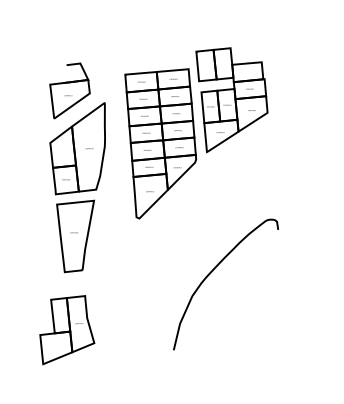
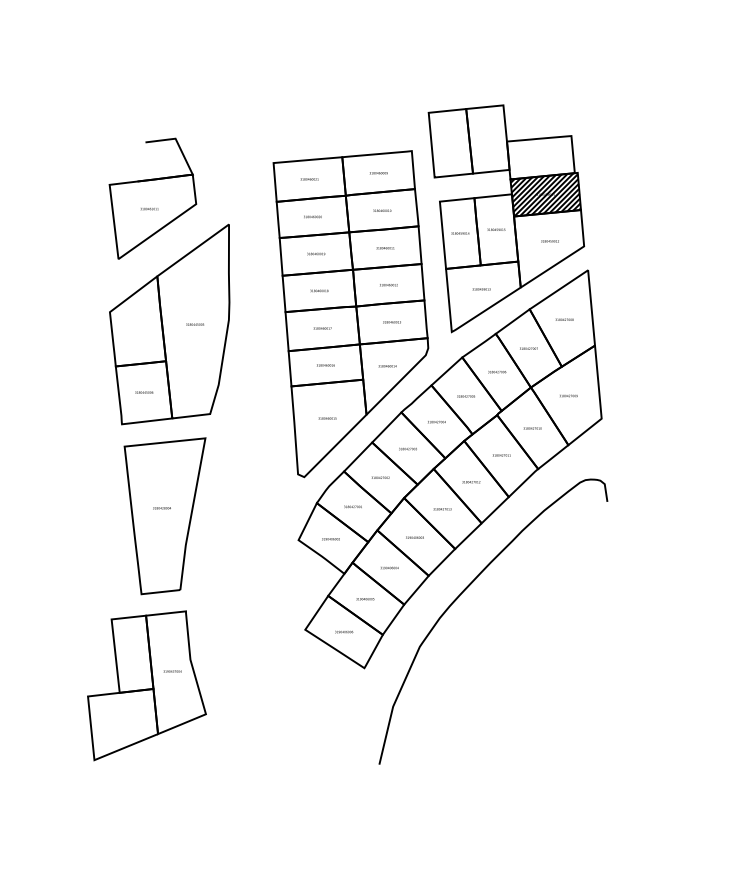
hatch: (249, 89) -> (544, 195), added
part: (205, 215) -> (448, 470), added
part: (67, 330) -> (147, 686), moved

